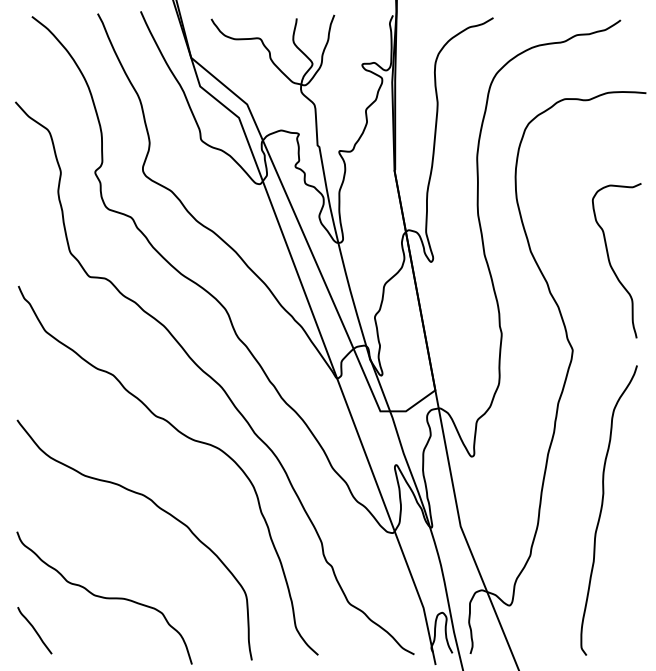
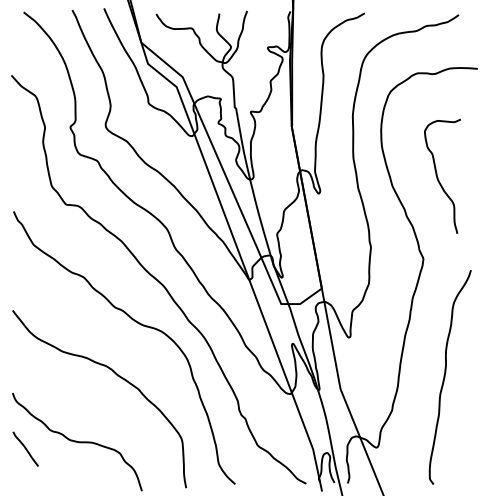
curve: (610, 261) -> (438, 177), moved
curve: (34, 630) -> (25, 449), moved

